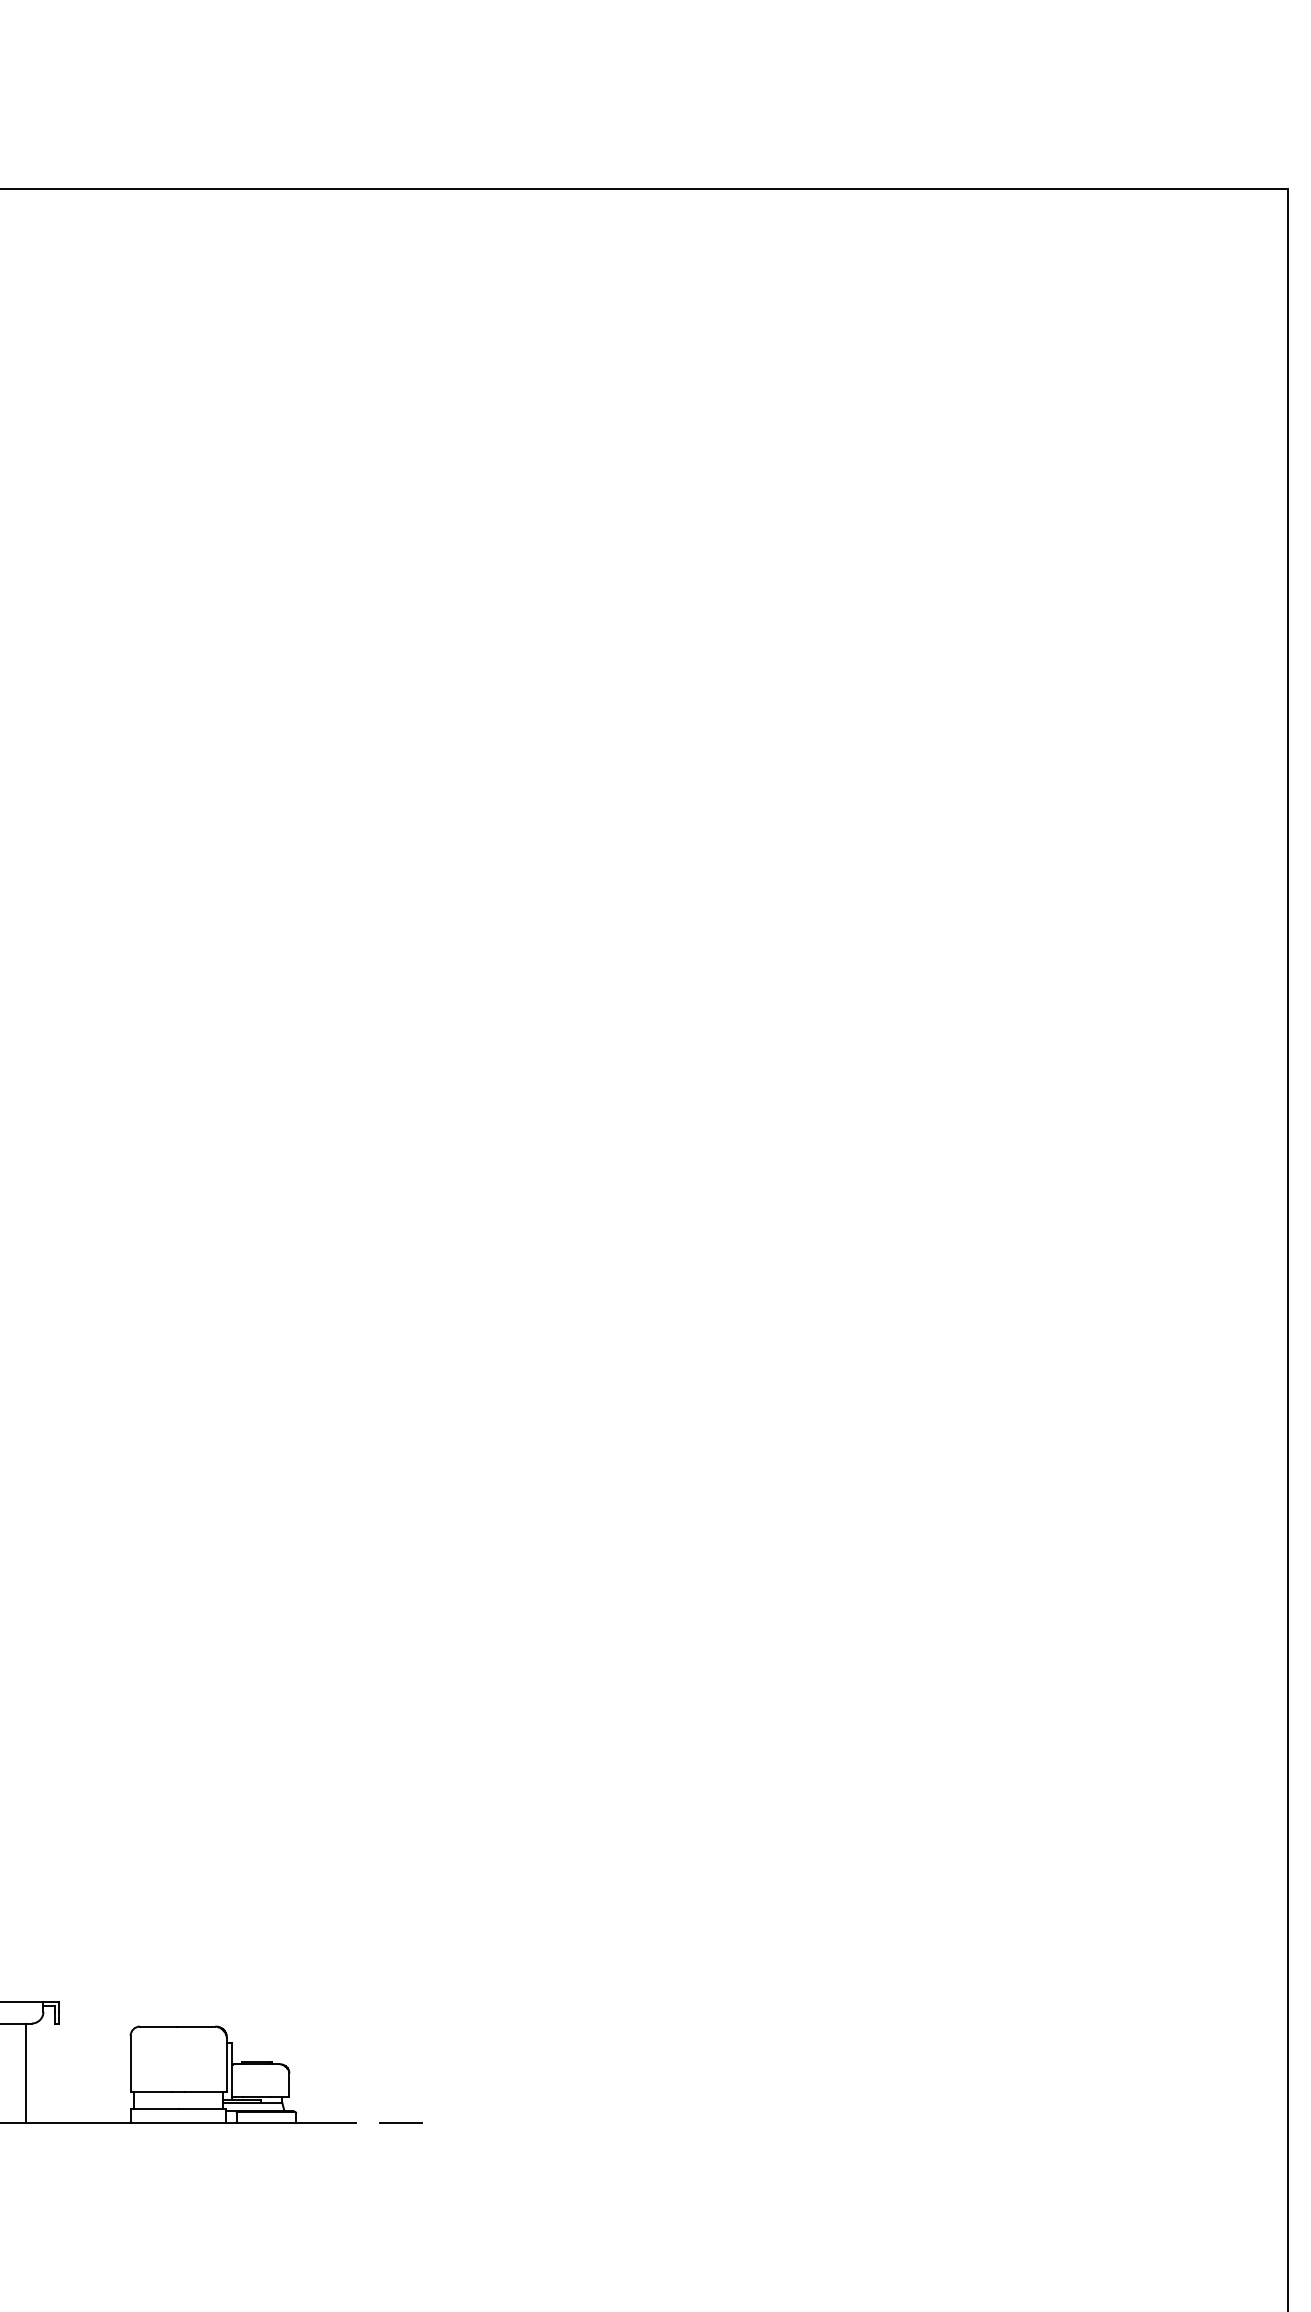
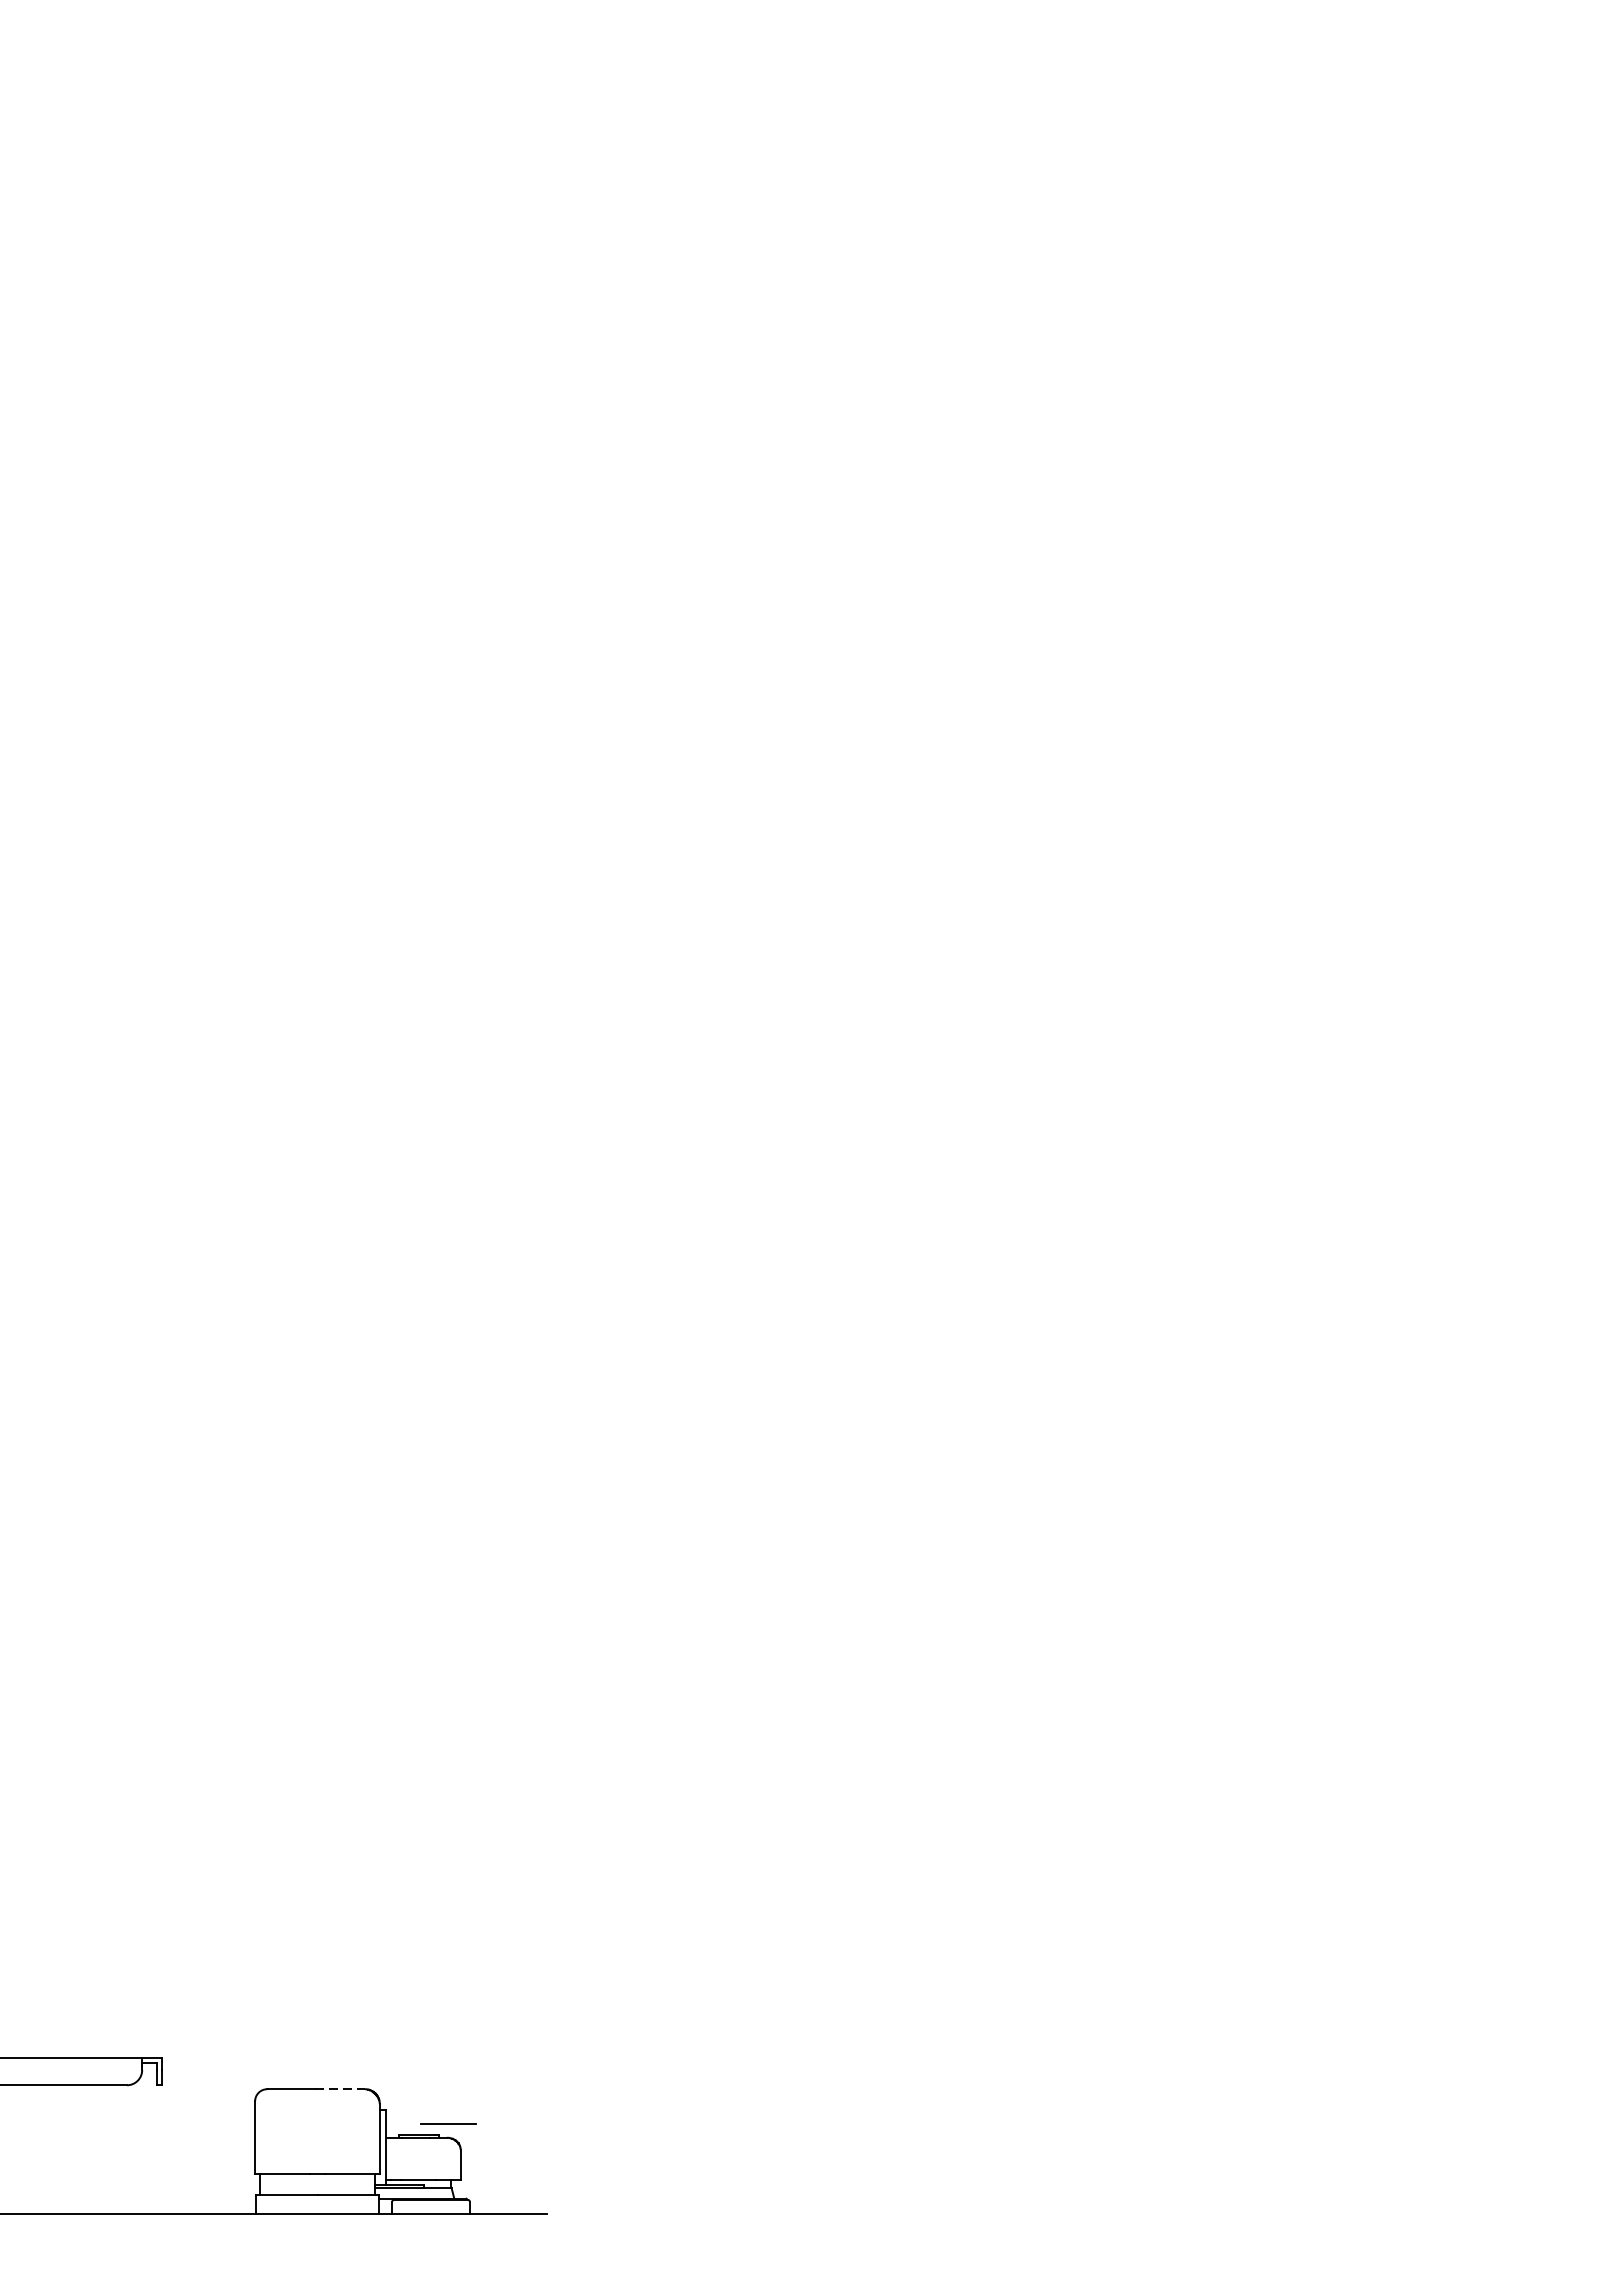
line: (196, 2026) -> (340, 2089), solid -> dashed
line: (25, 2072) -> (118, 2148), removed
line: (400, 2122) -> (447, 2124), moved

